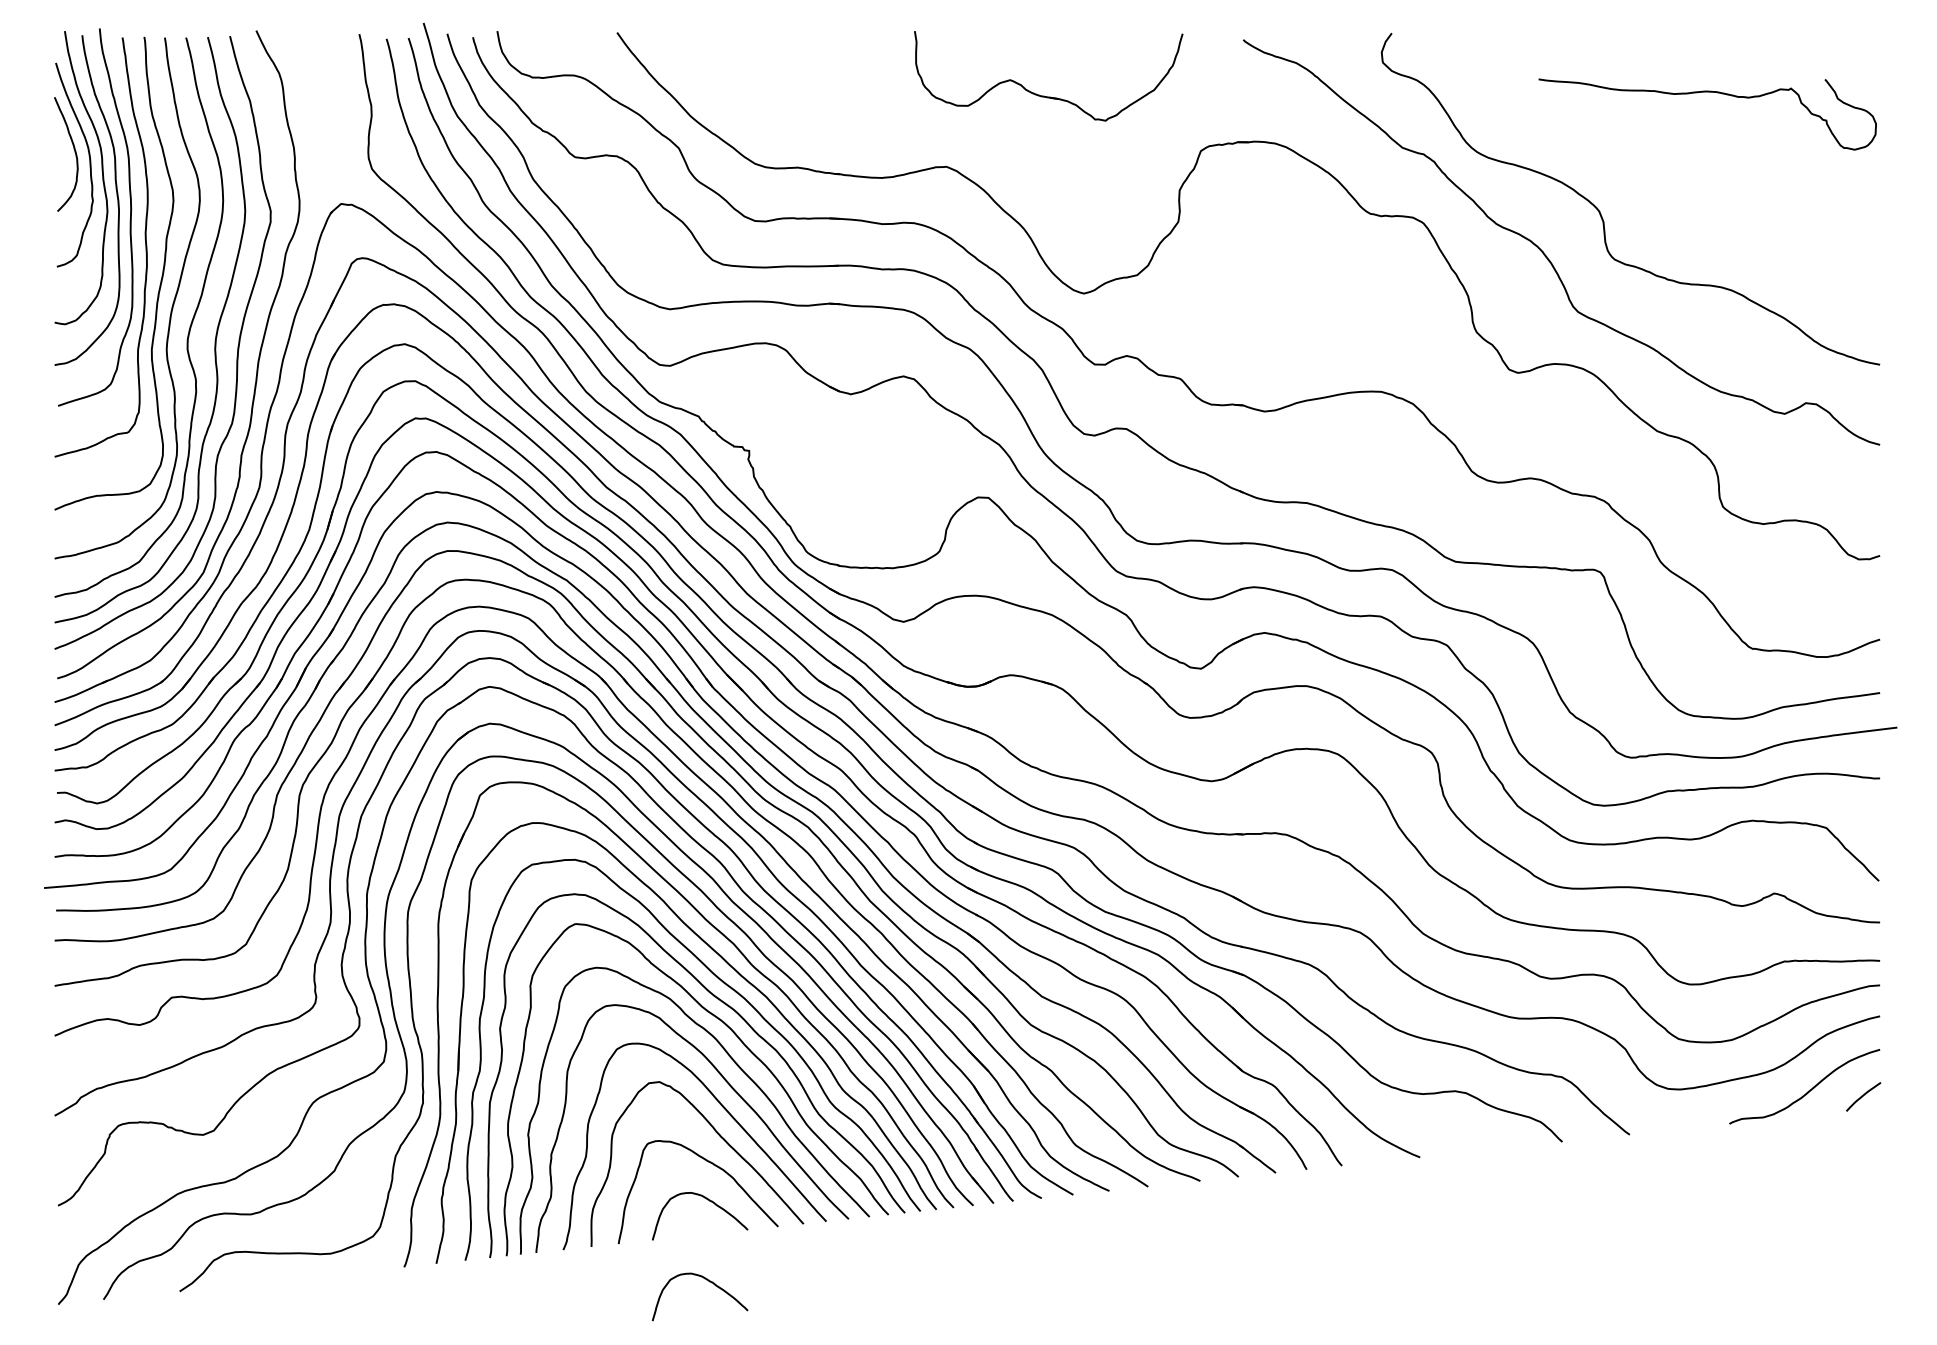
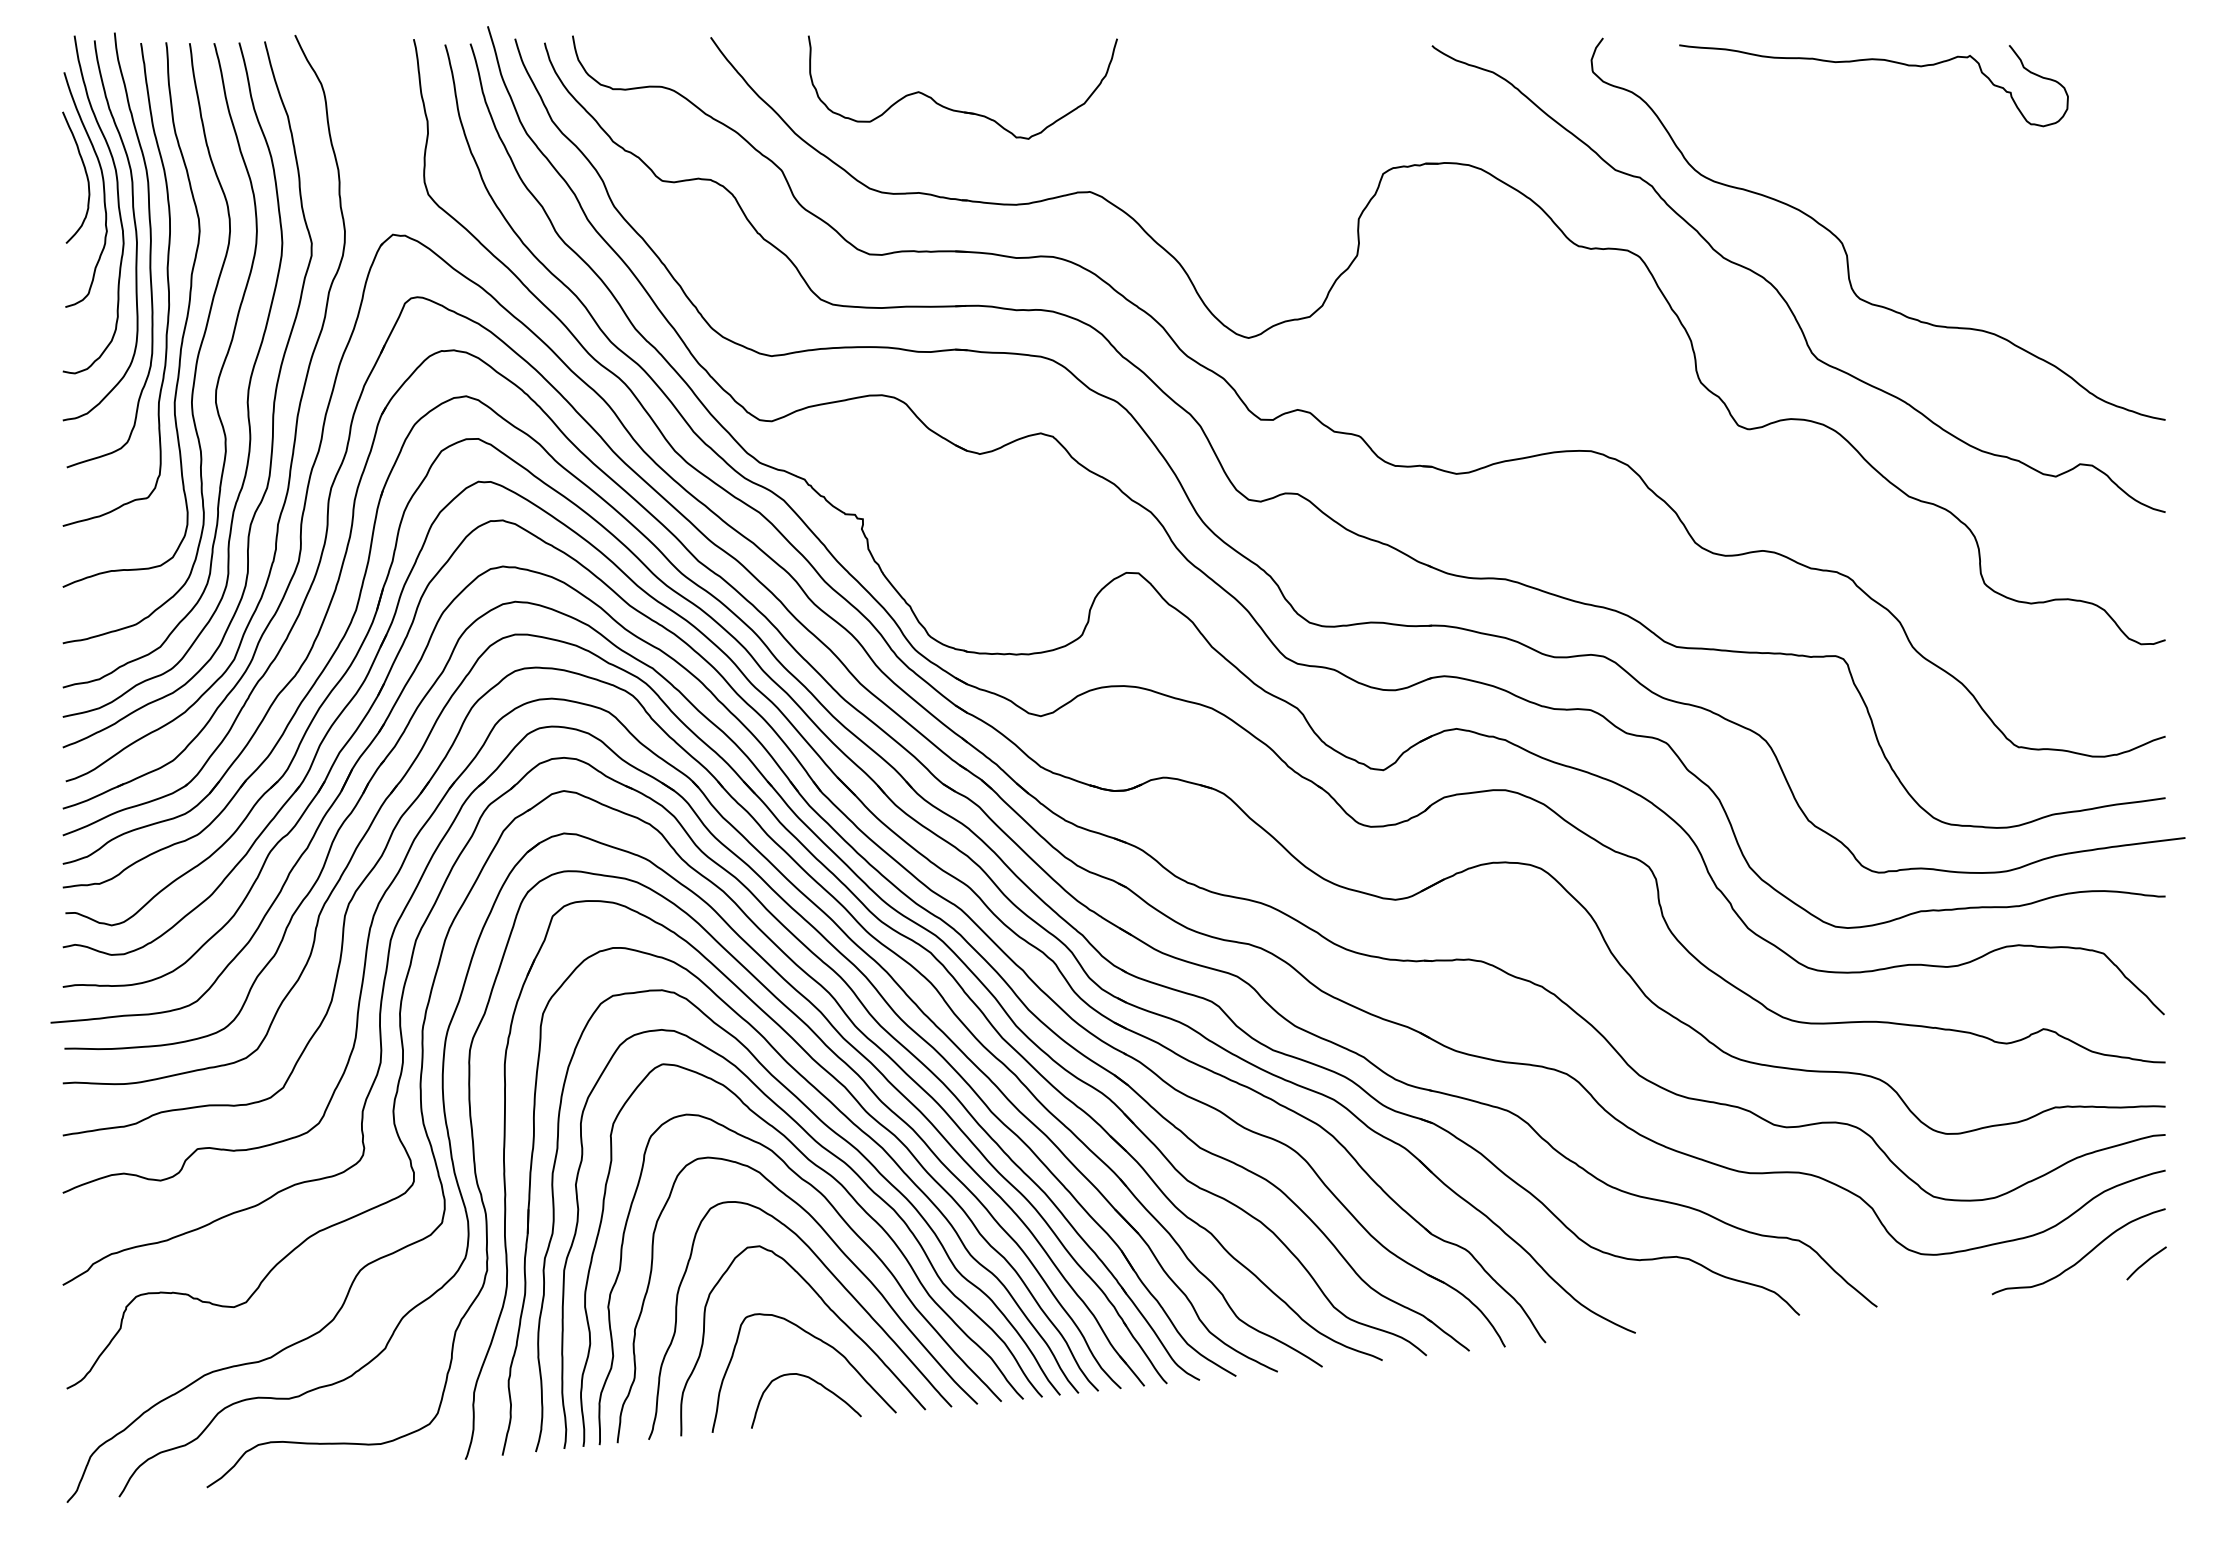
curve: (1707, 92) -> (1873, 60), moved
part: (1046, 96) -> (960, 110), moved
curve: (708, 1281) -> (816, 1476), removed

